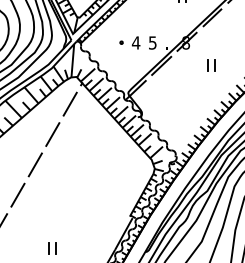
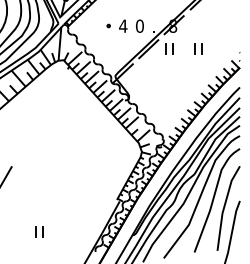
text: (152, 42) -> (139, 25), 5 -> 0
part: (182, 65) -> (169, 48), added
line: (69, 104) -> (56, 87), removed
line: (52, 134) -> (39, 117), removed
line: (35, 164) -> (22, 147), removed

